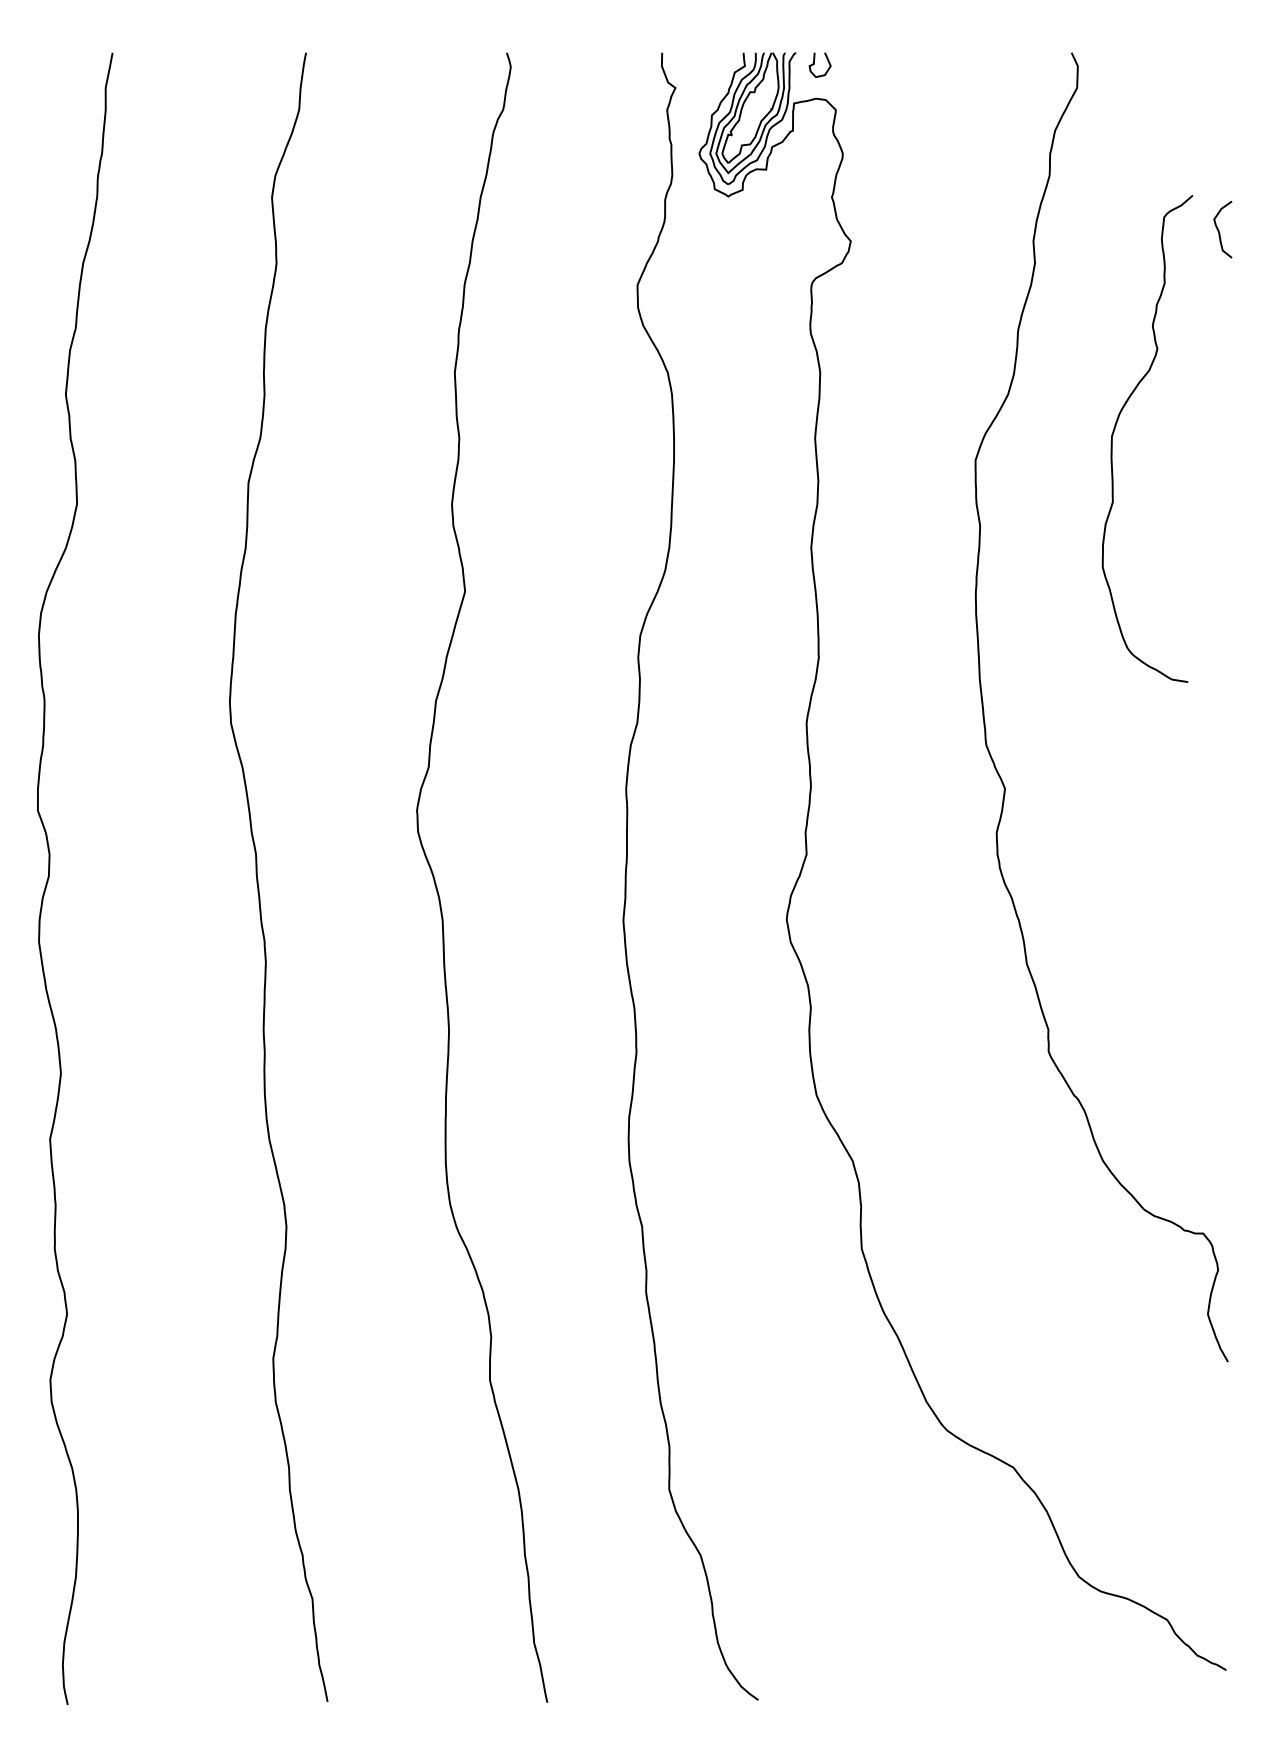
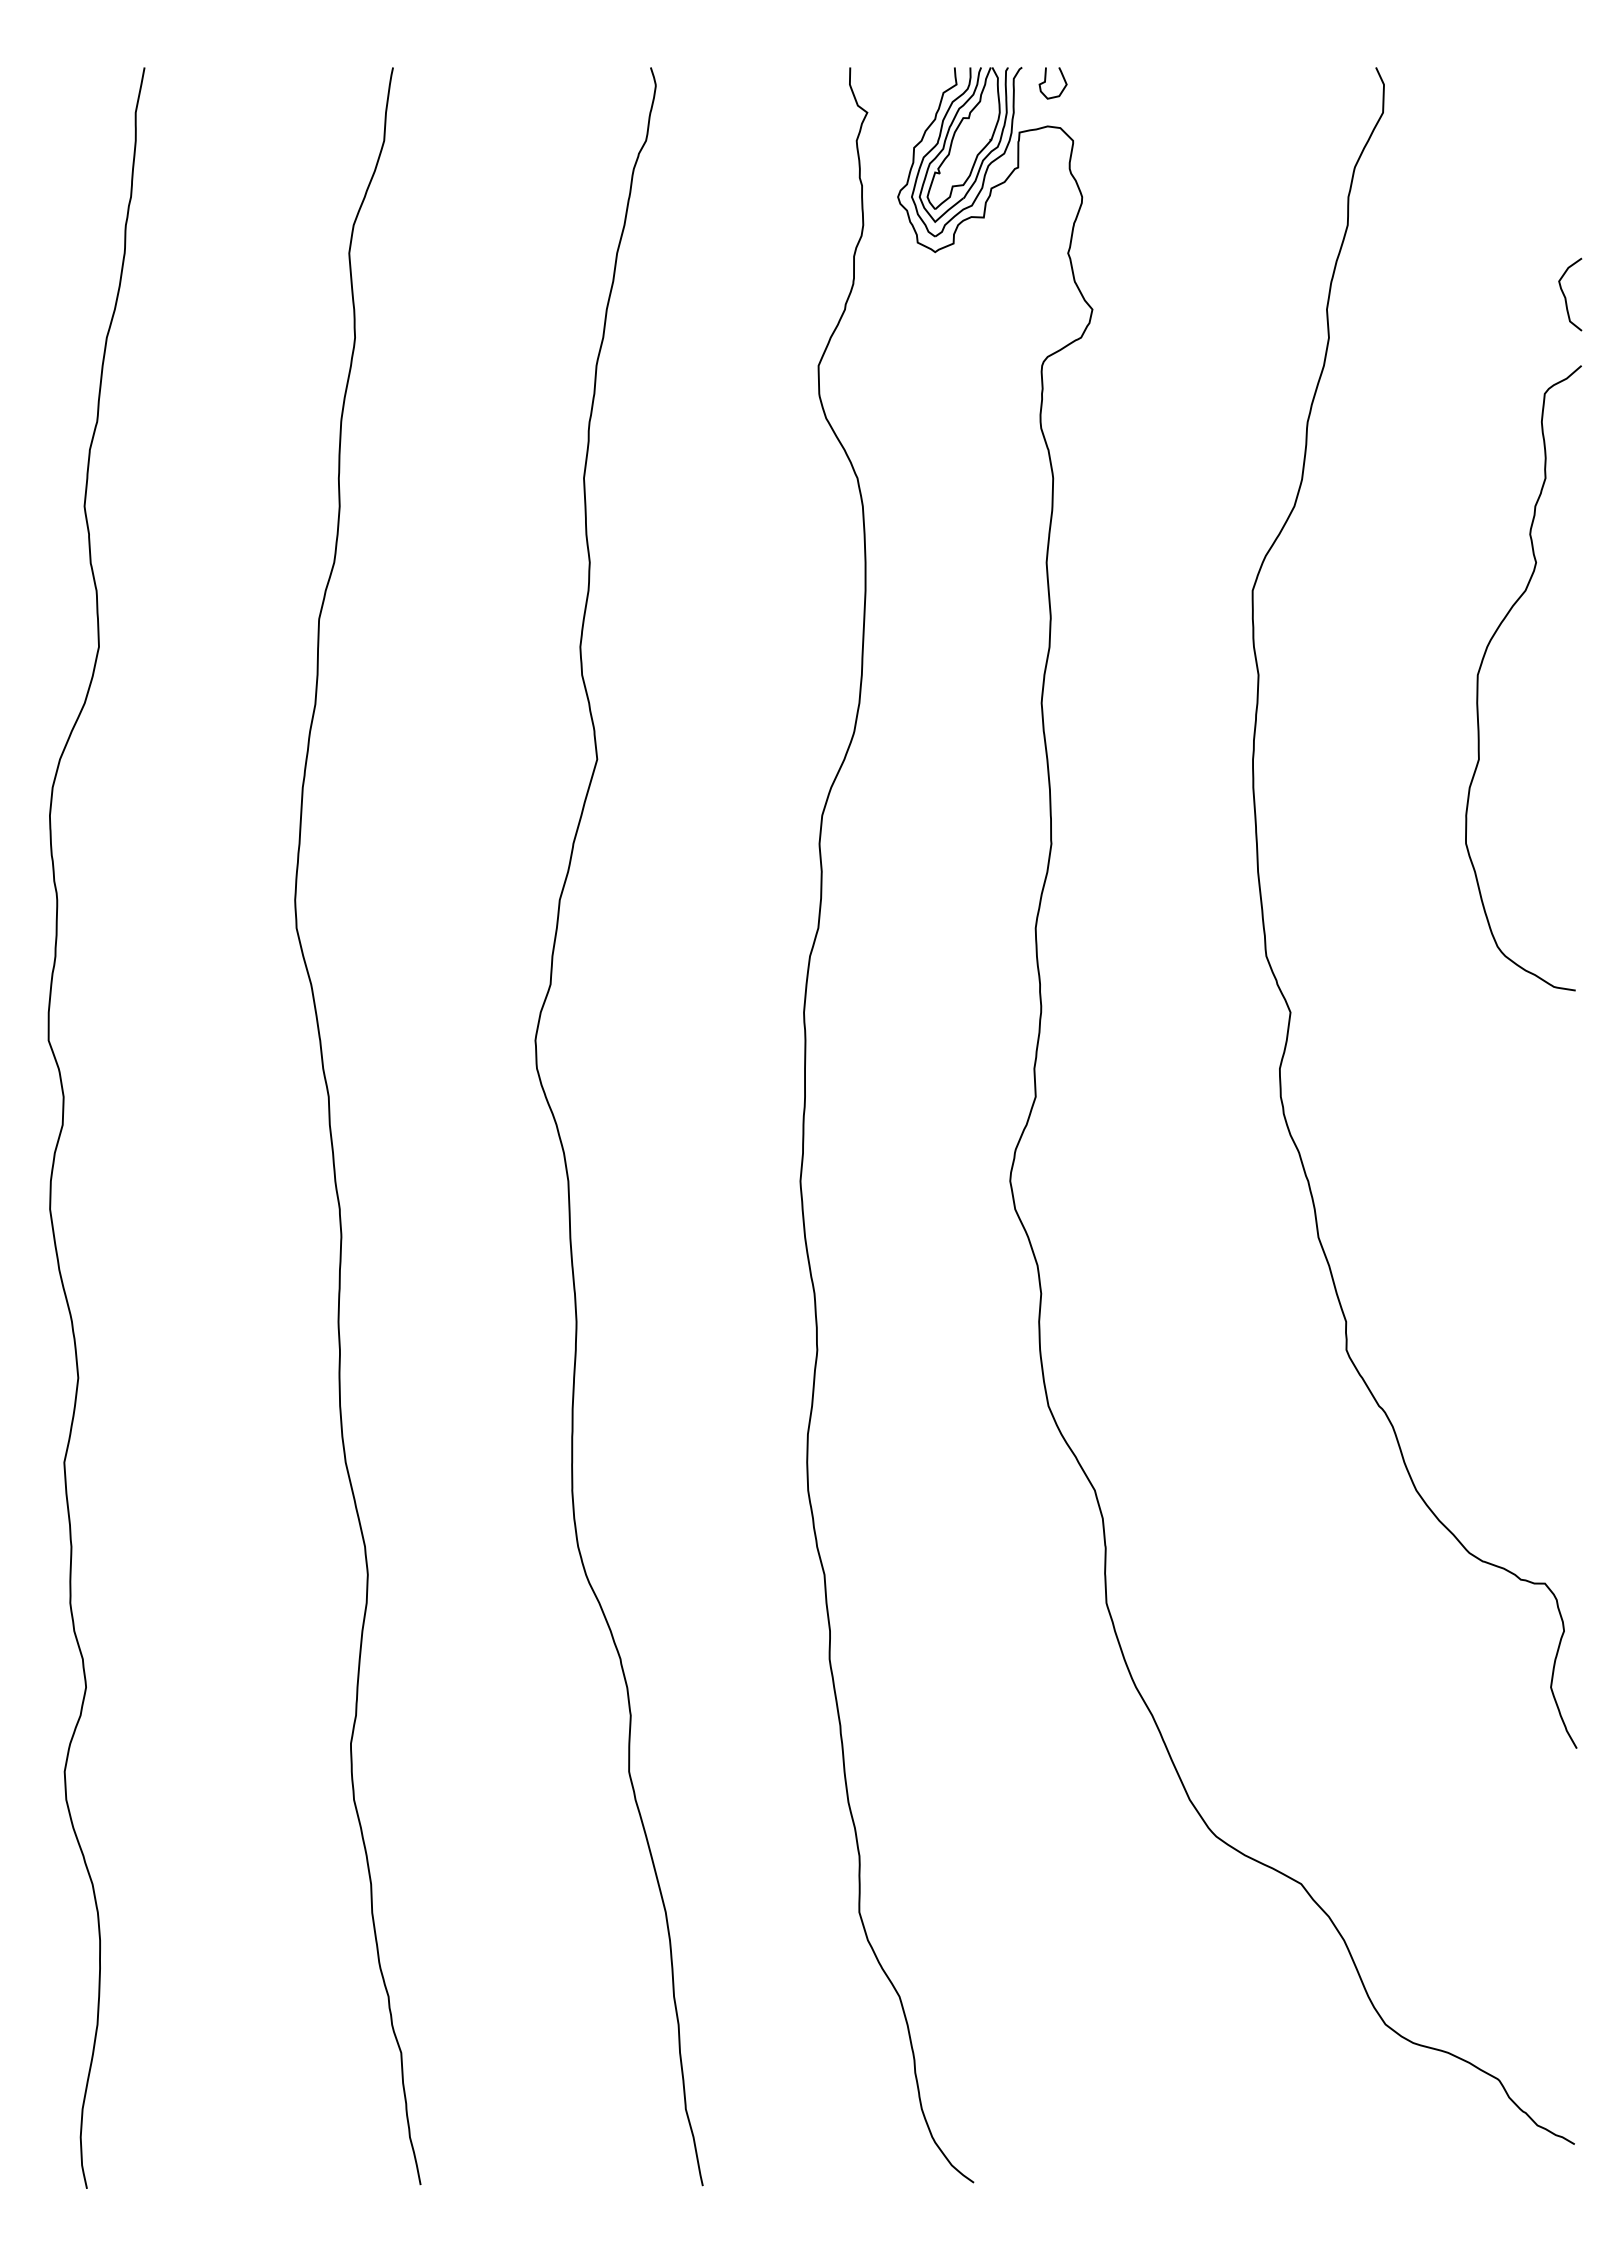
curve: (1115, 428) -> (1482, 664), moved

